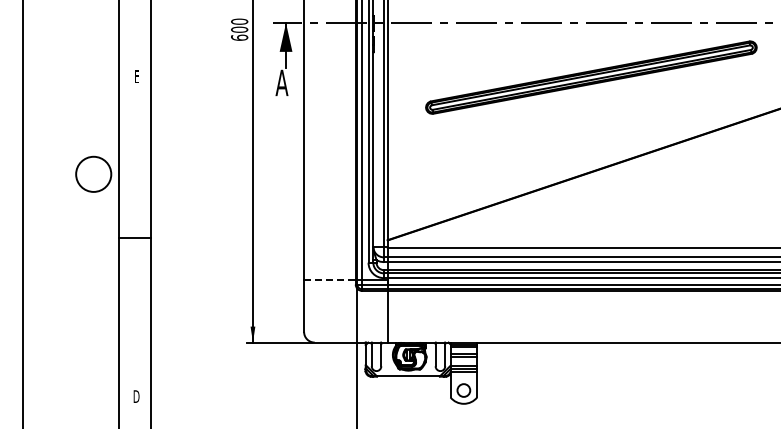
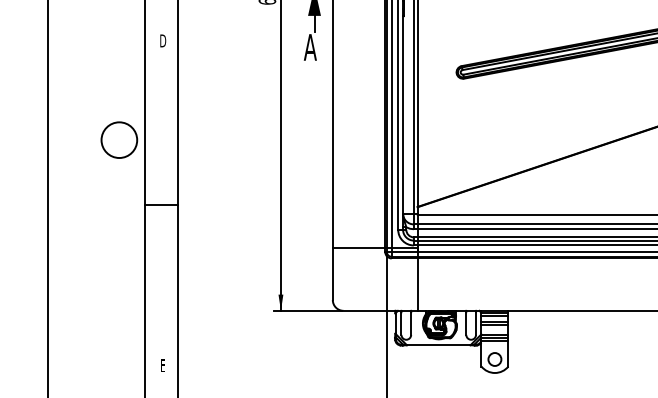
text: (136, 76) -> (162, 40), E -> D
line: (329, 280) -> (358, 247), dashed -> solid
text: (136, 396) -> (162, 365), D -> E

